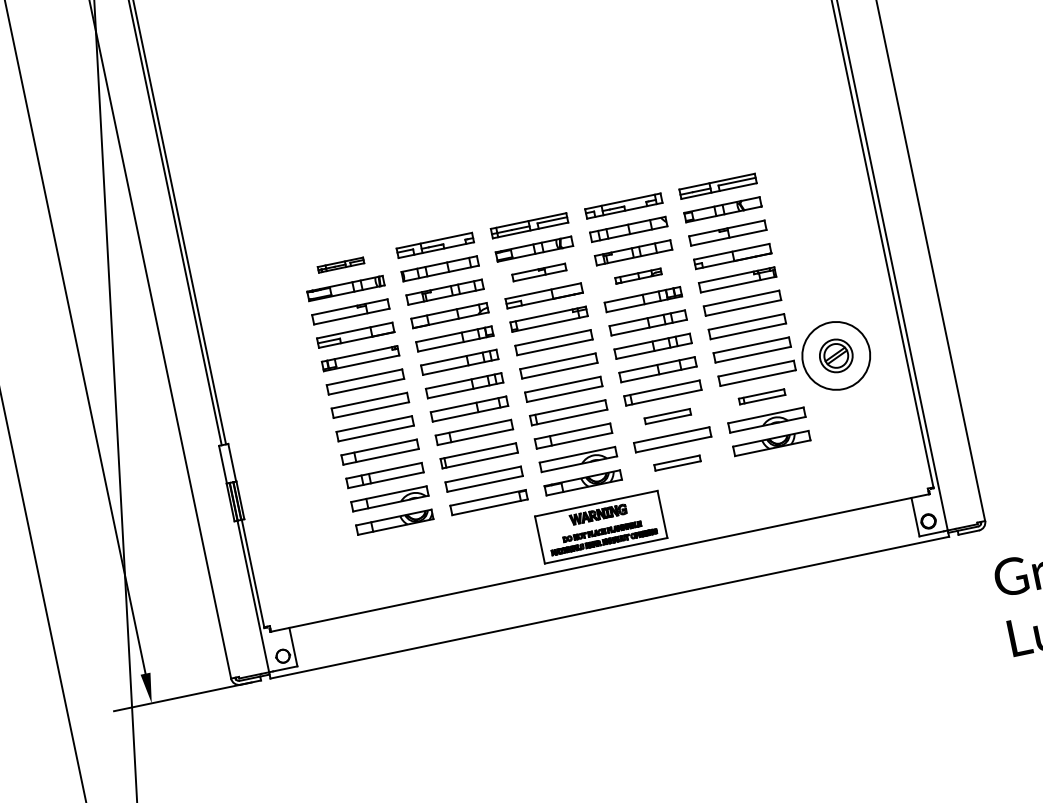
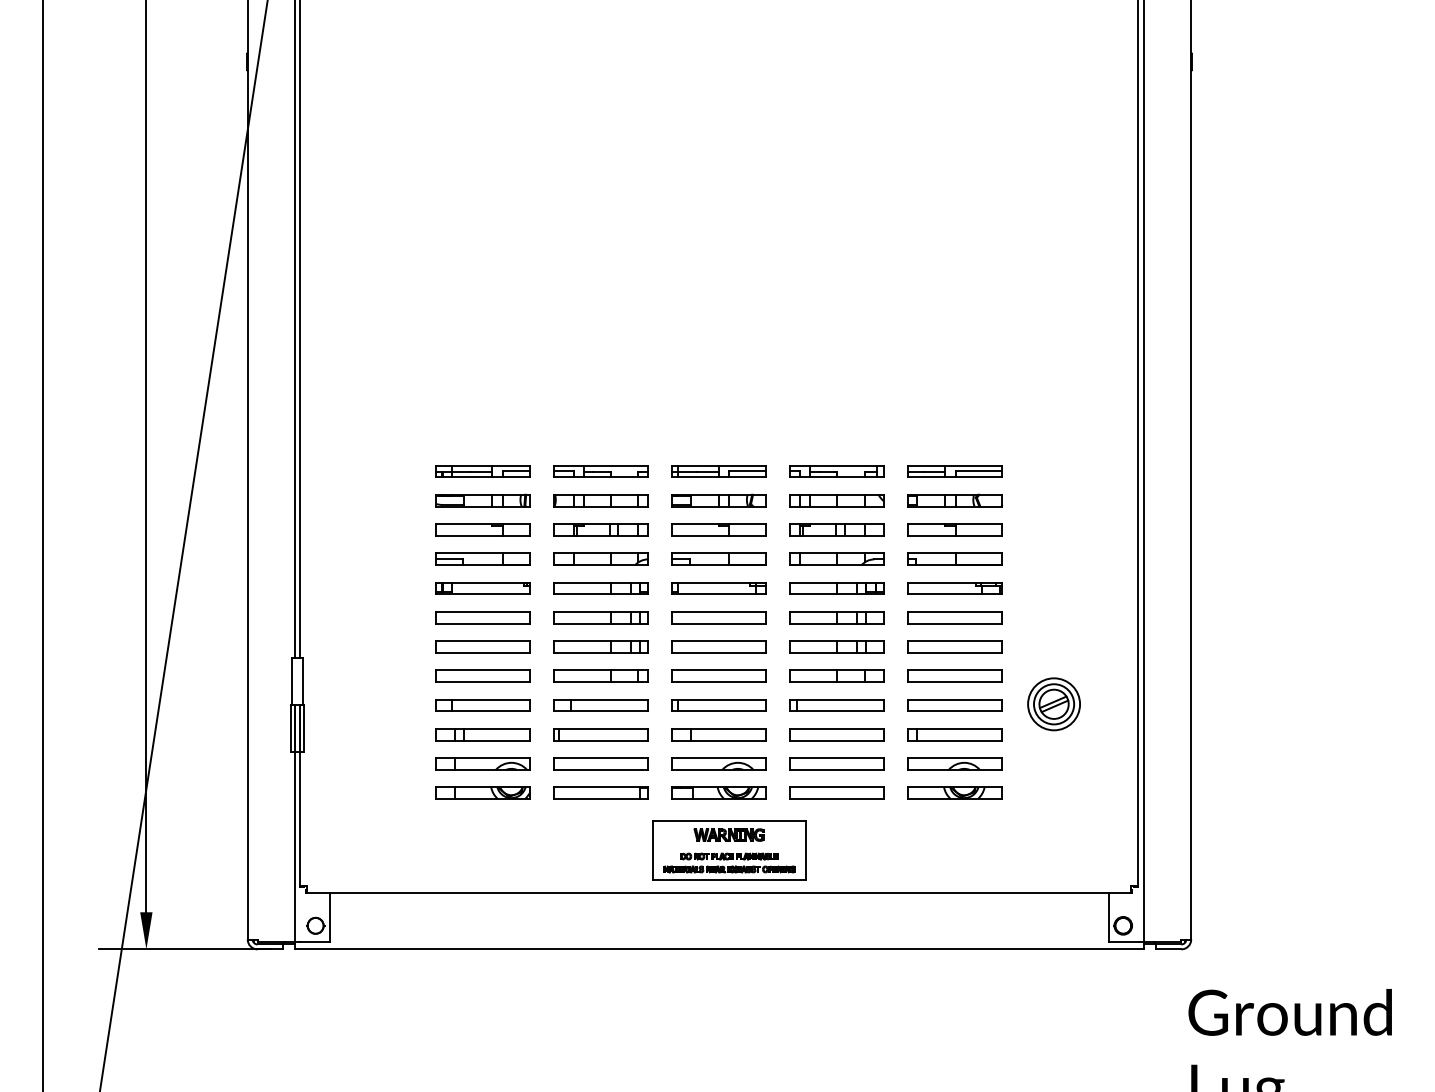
part: (340, 265) -> (482, 471), size x1.67
part: (538, 272) -> (718, 529), size x1.43
part: (638, 275) -> (836, 558), size x1.67
circle: (836, 355) -> (1054, 704), size x0.62
part: (761, 396) -> (954, 734), size x1.67
part: (667, 416) -> (836, 734), size x1.67
part: (677, 462) -> (836, 792), size x1.67

